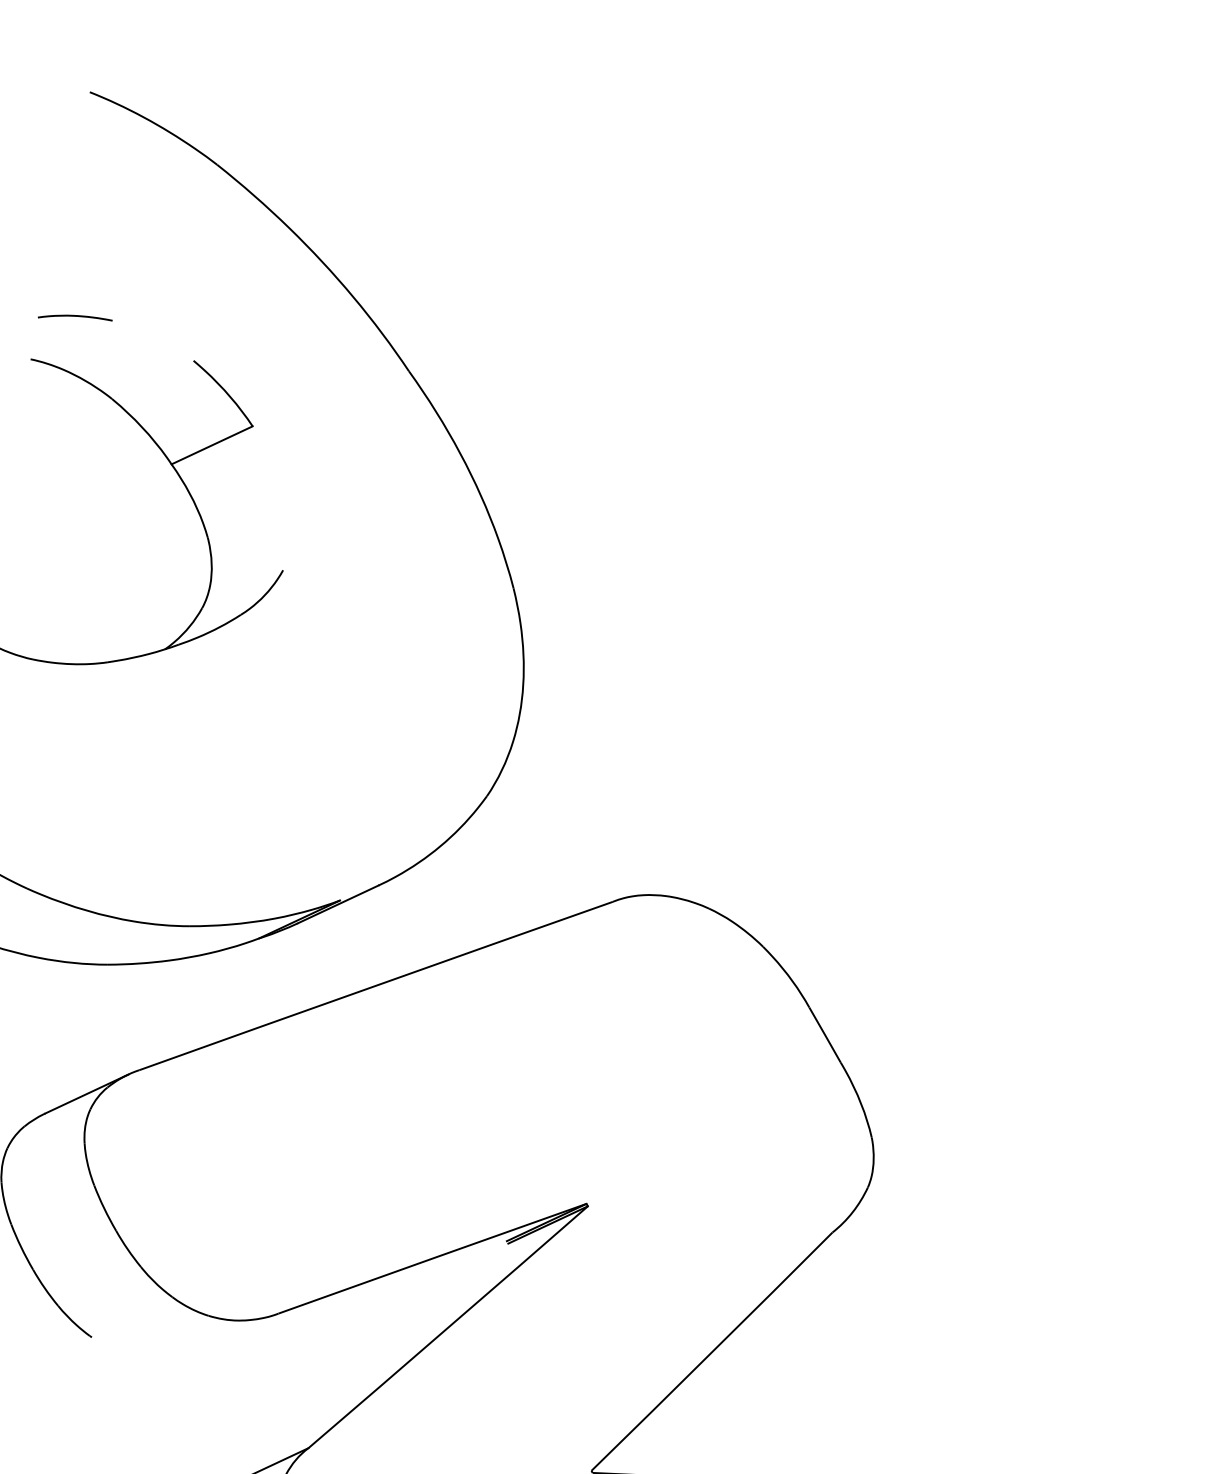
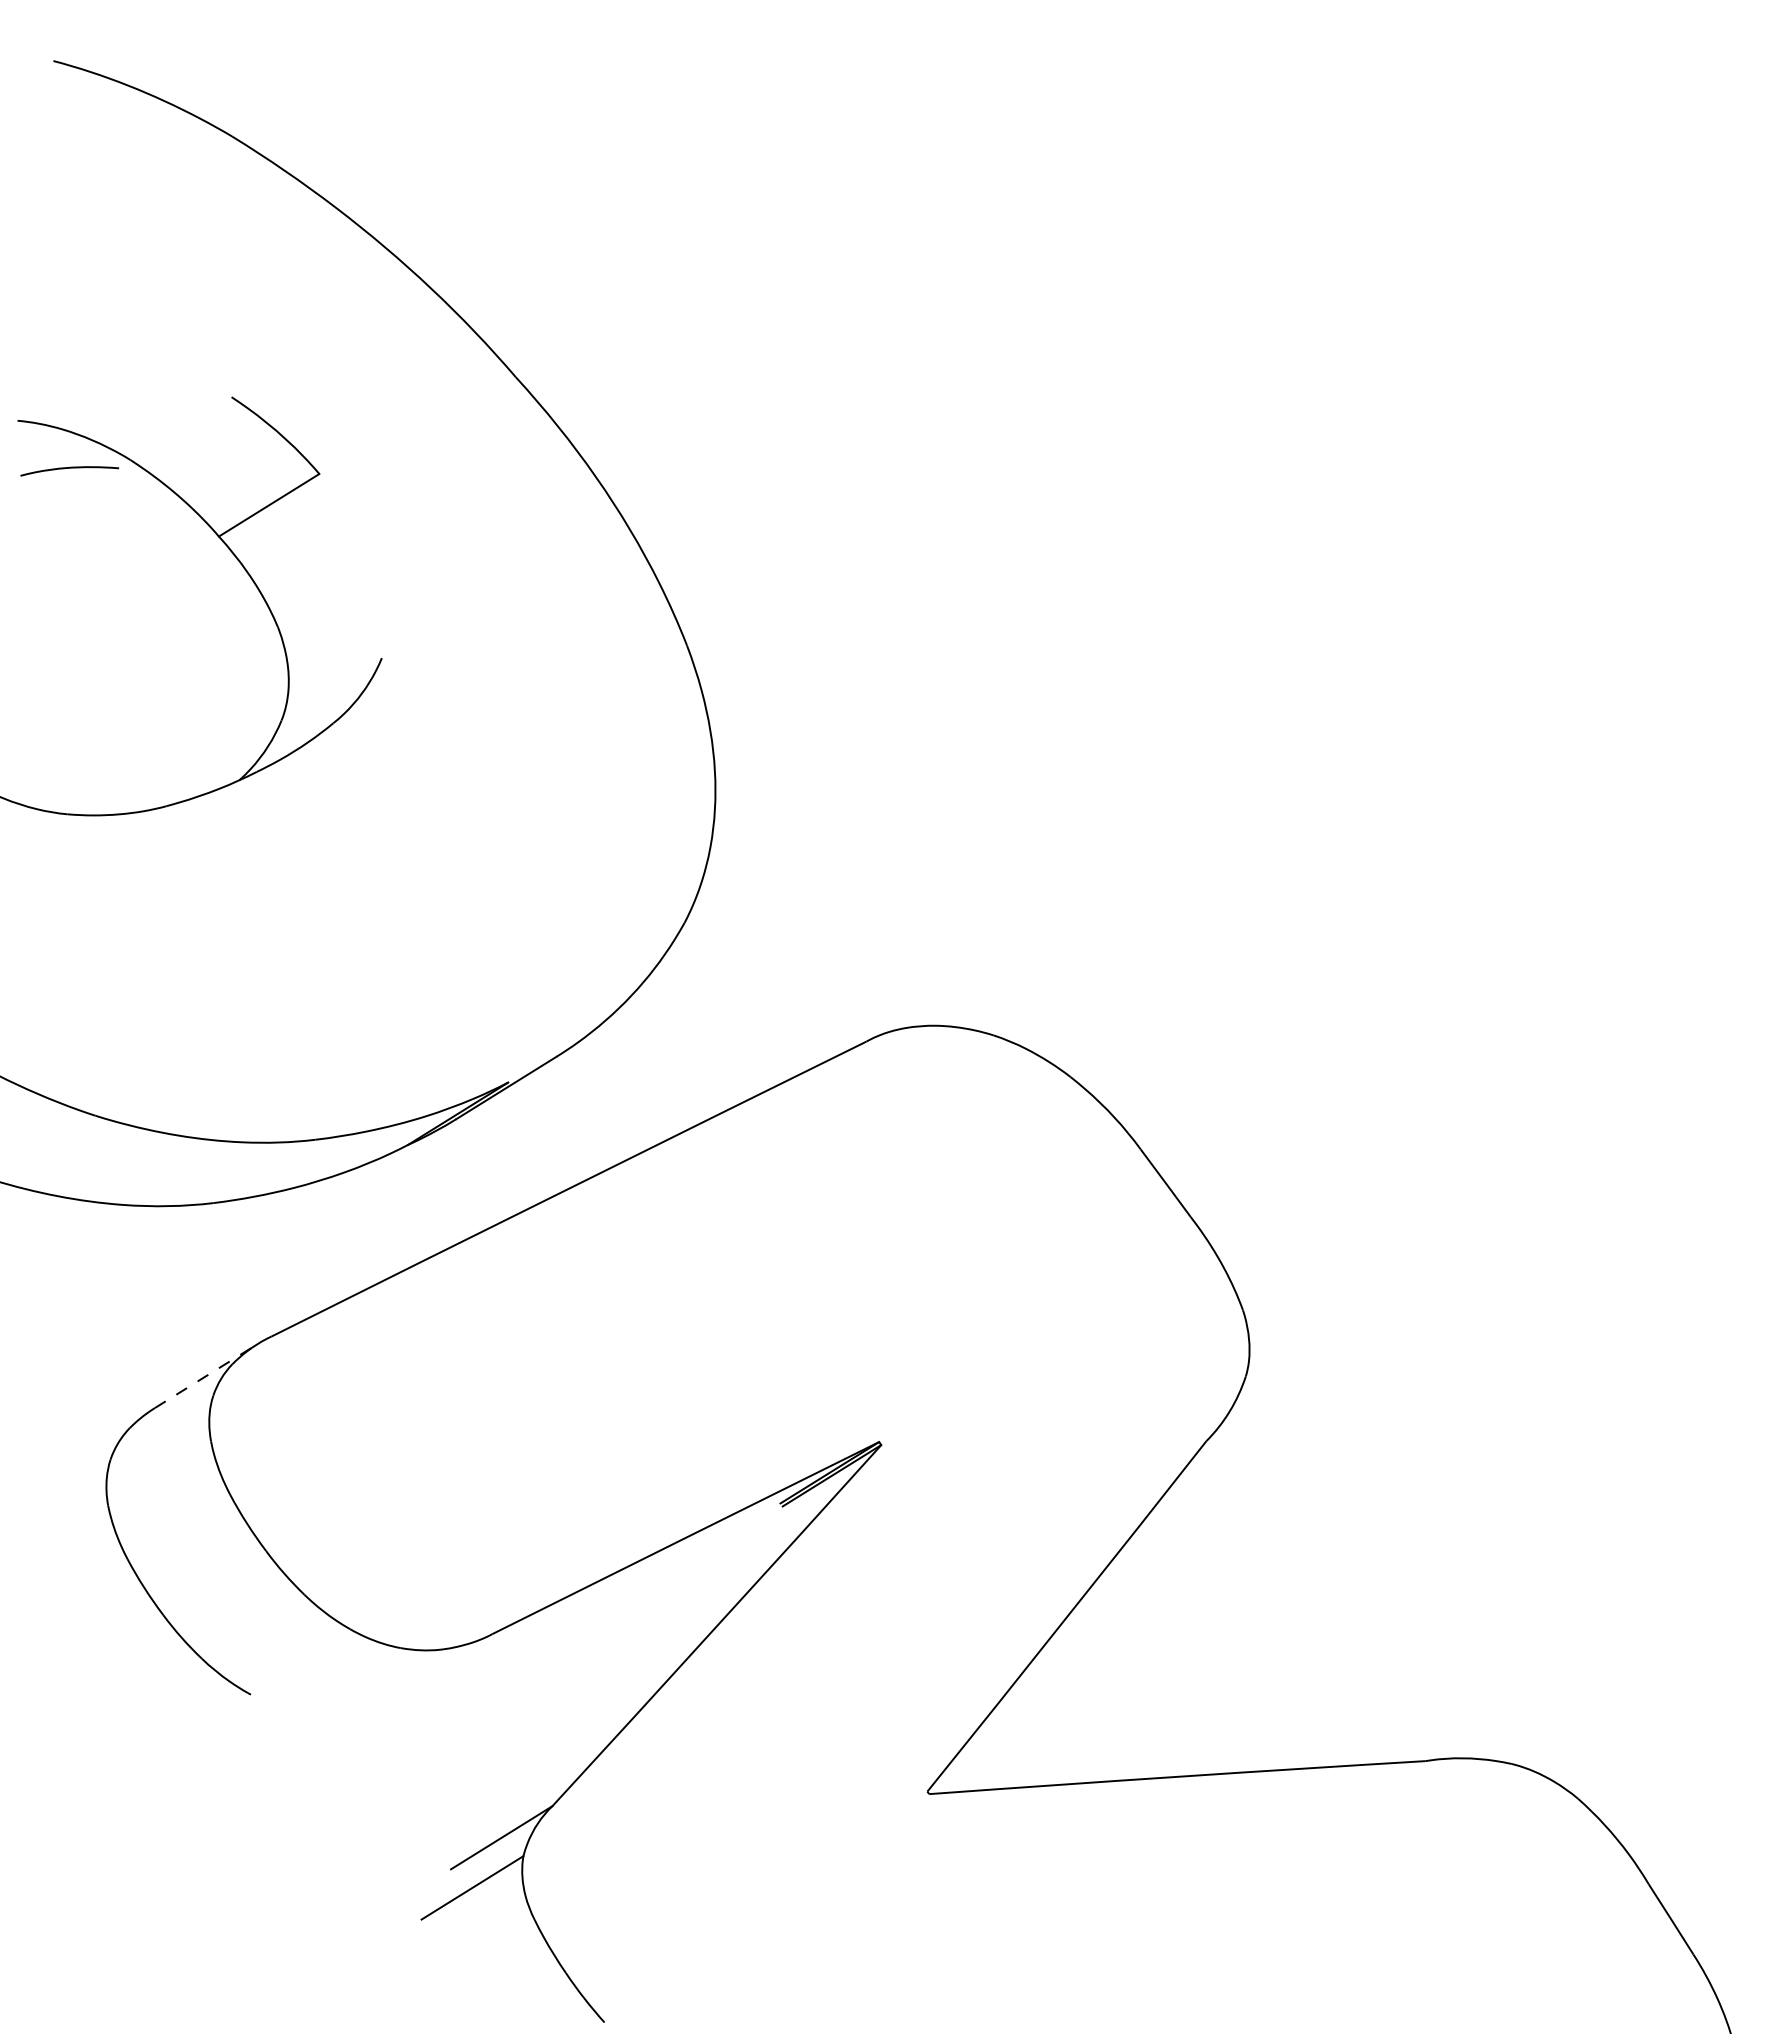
curve: (75, 316) -> (69, 468), moved
line: (87, 1093) -> (206, 1375), solid -> dashed

